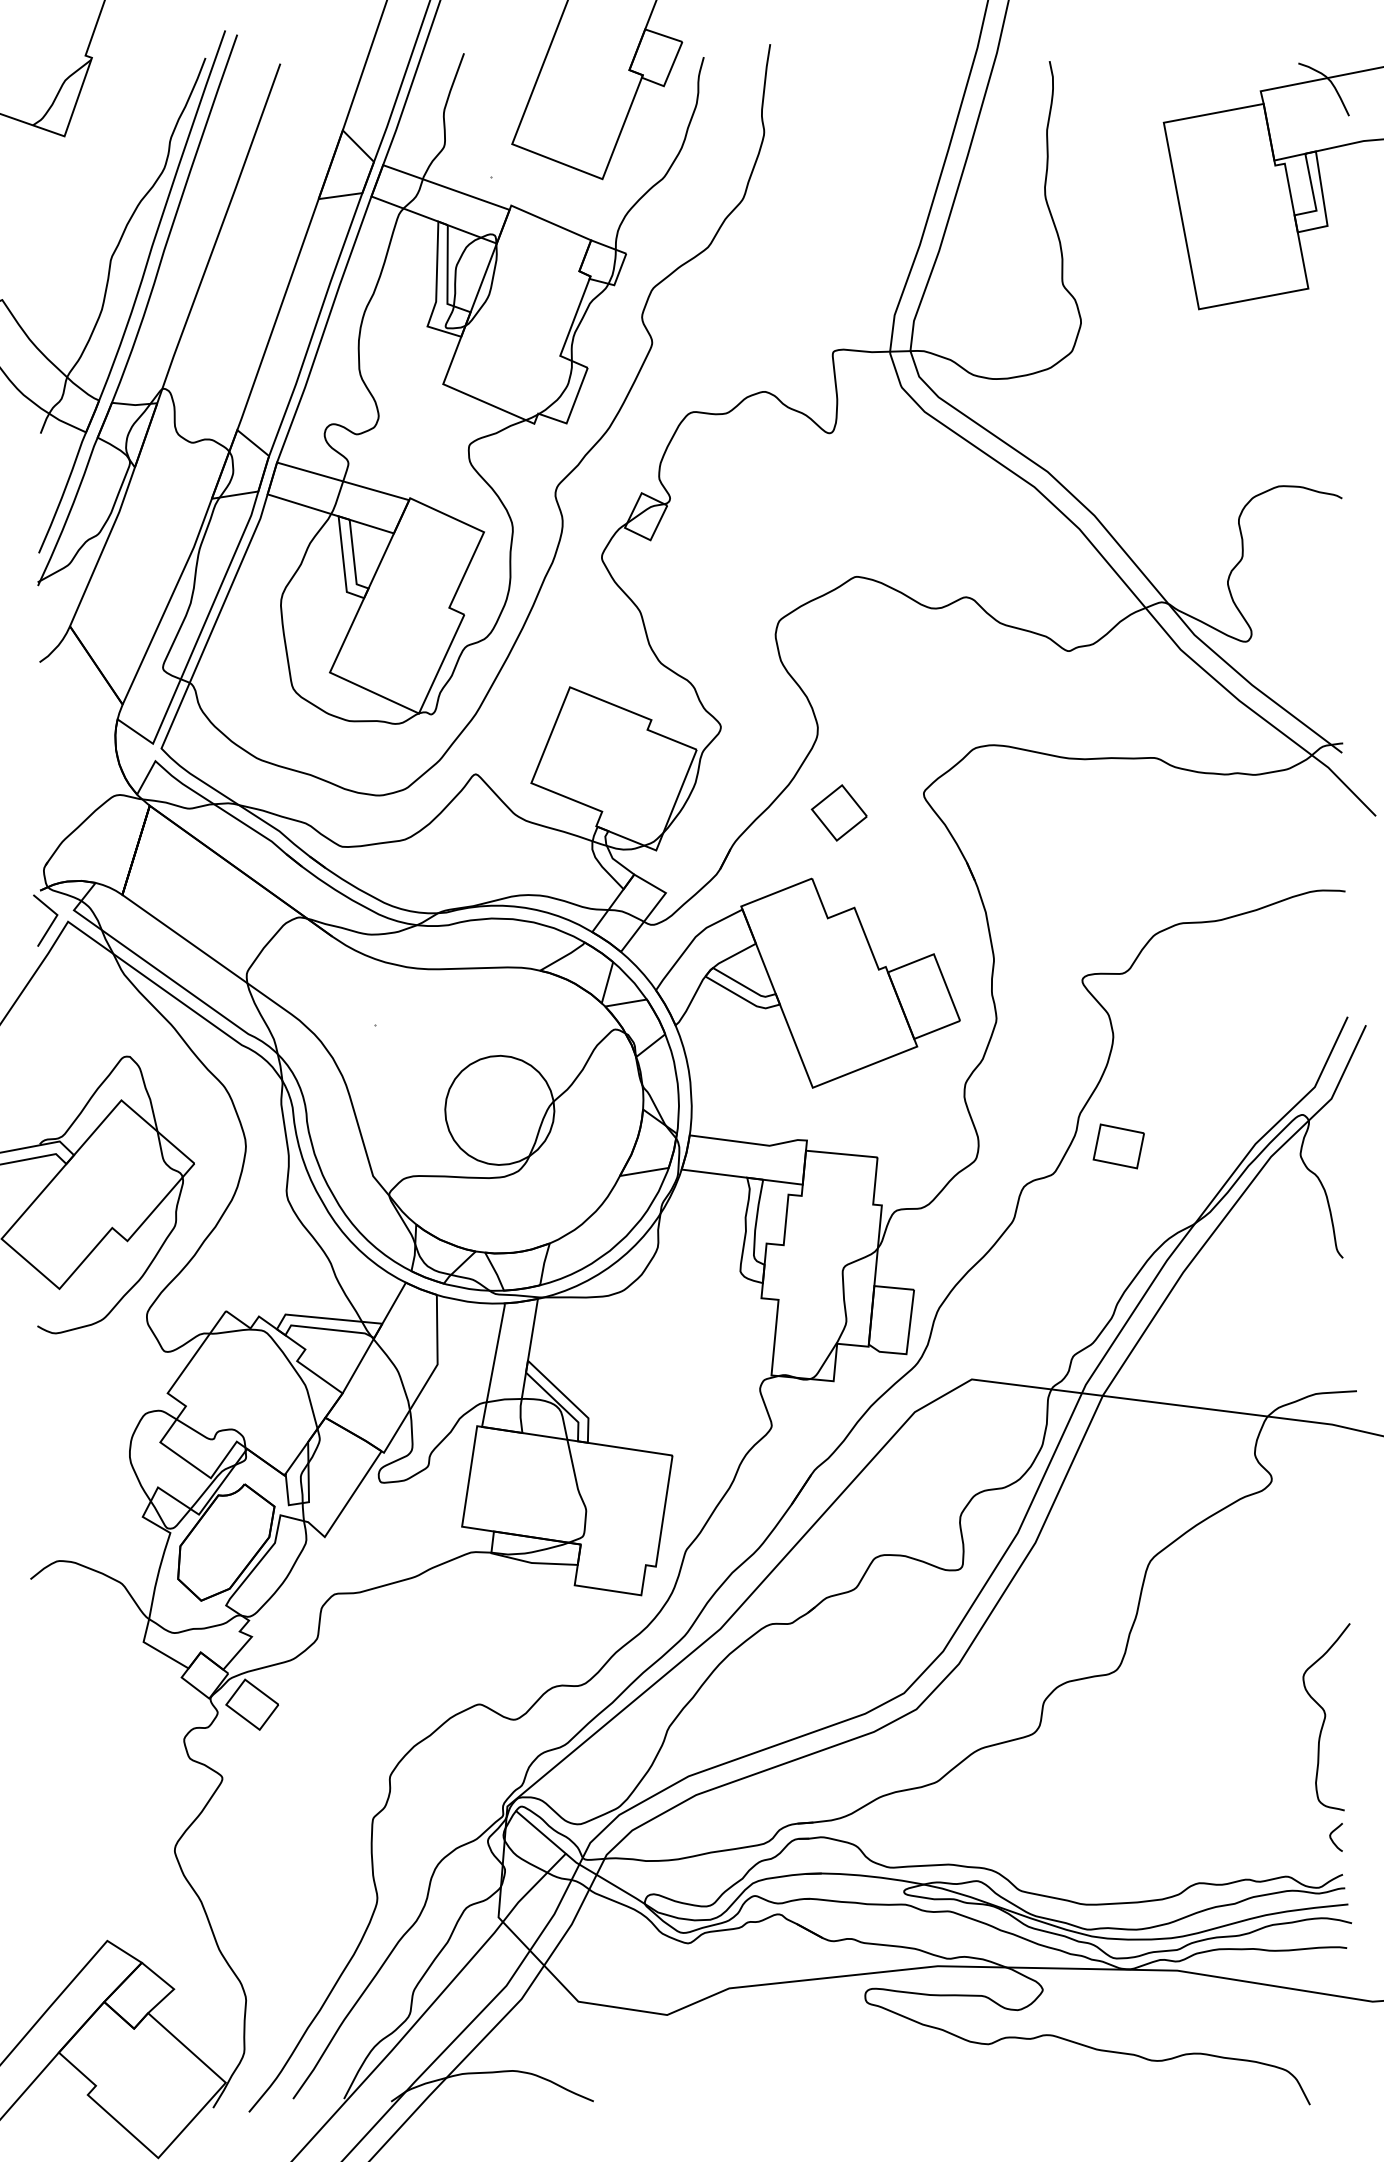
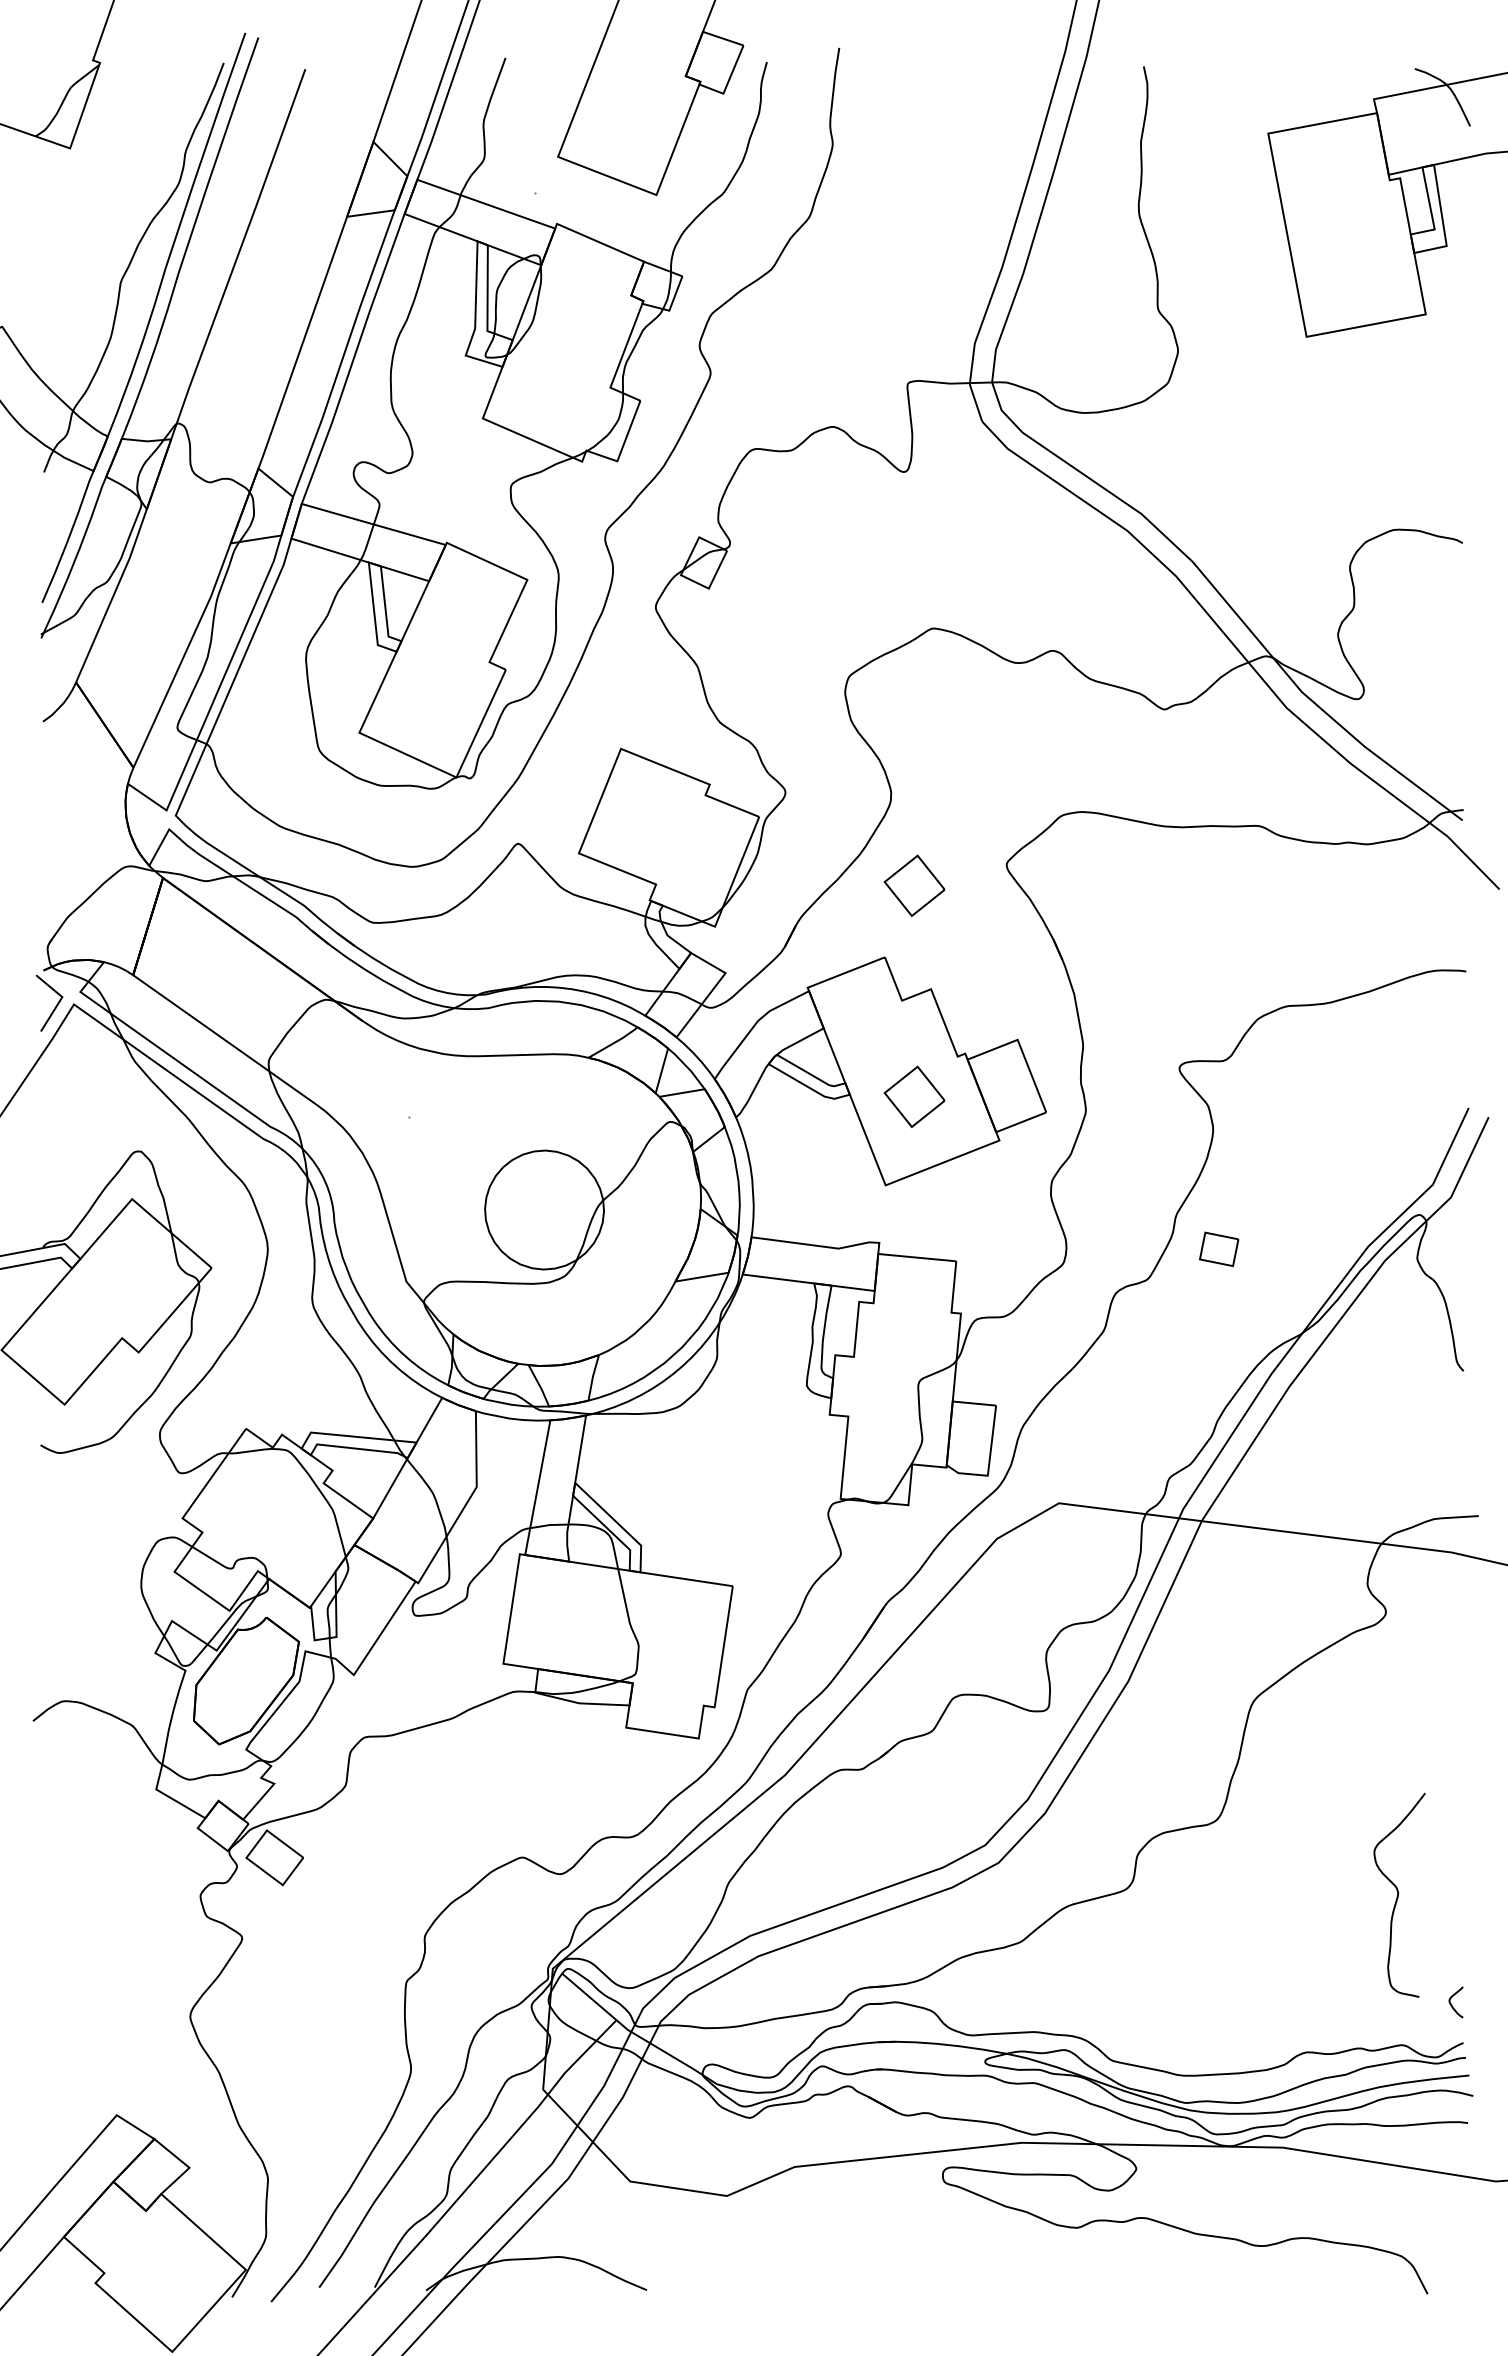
part: (839, 1006) -> (914, 1096), added
part: (1118, 1146) -> (1218, 1249), size x0.7
curve: (1325, 1716) -> (1398, 1894), moved

